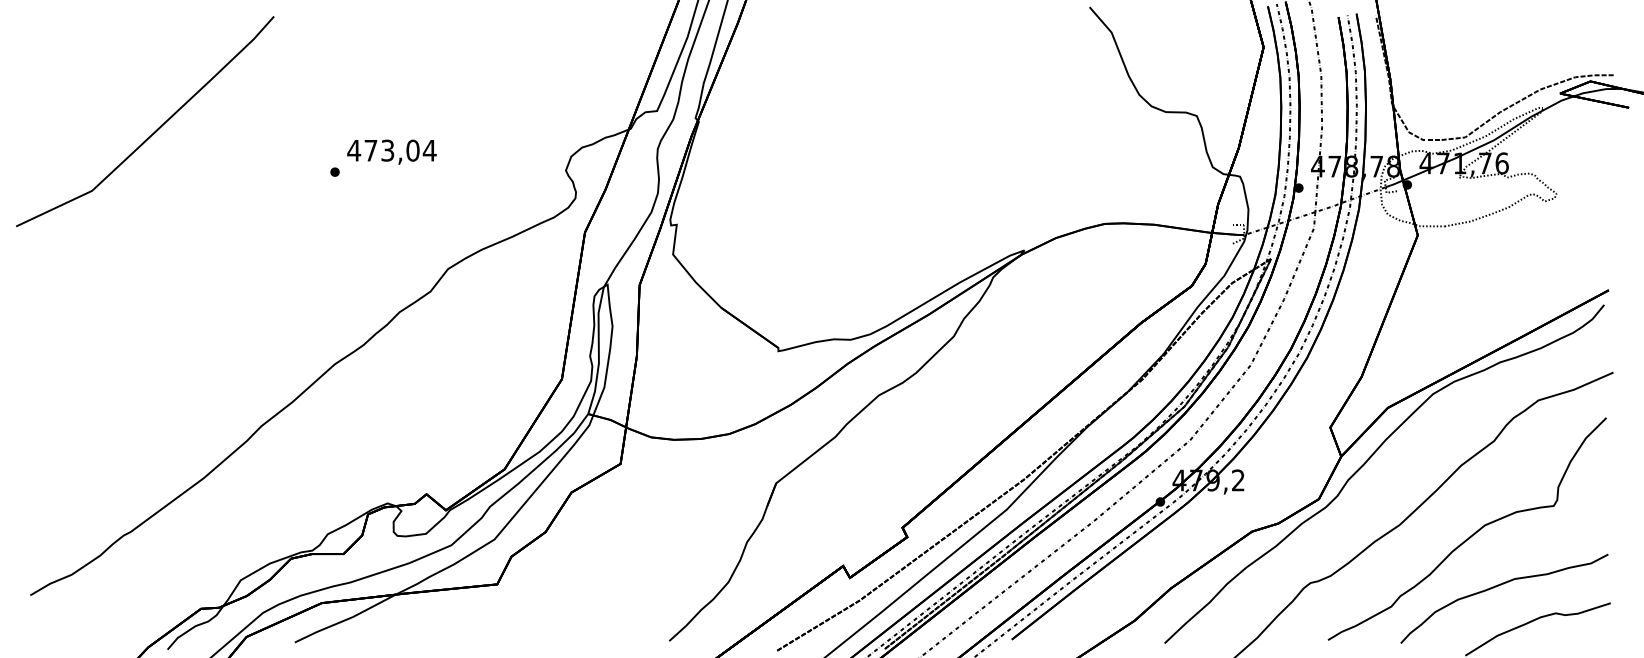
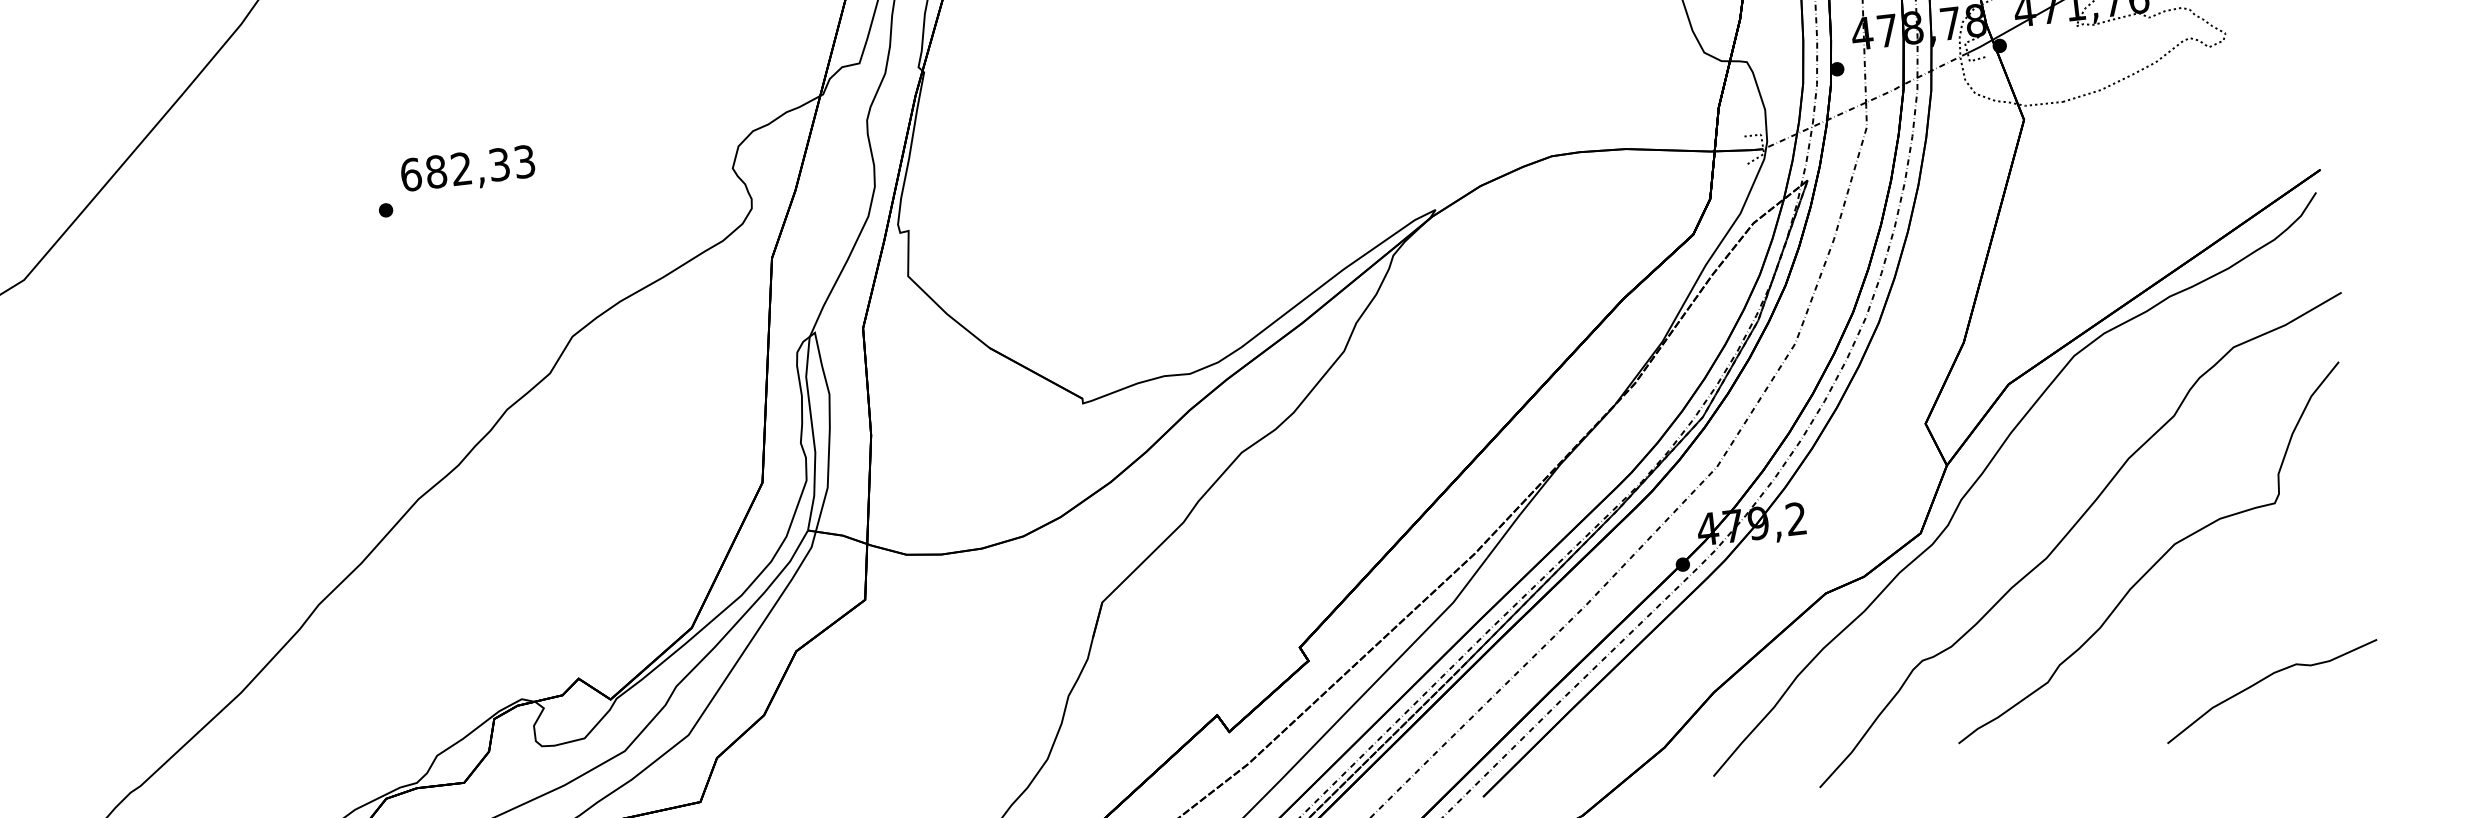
text: (391, 150) -> (467, 168), 473,04 -> 682,33
curve: (1501, 585) -> (2209, 631), removed

